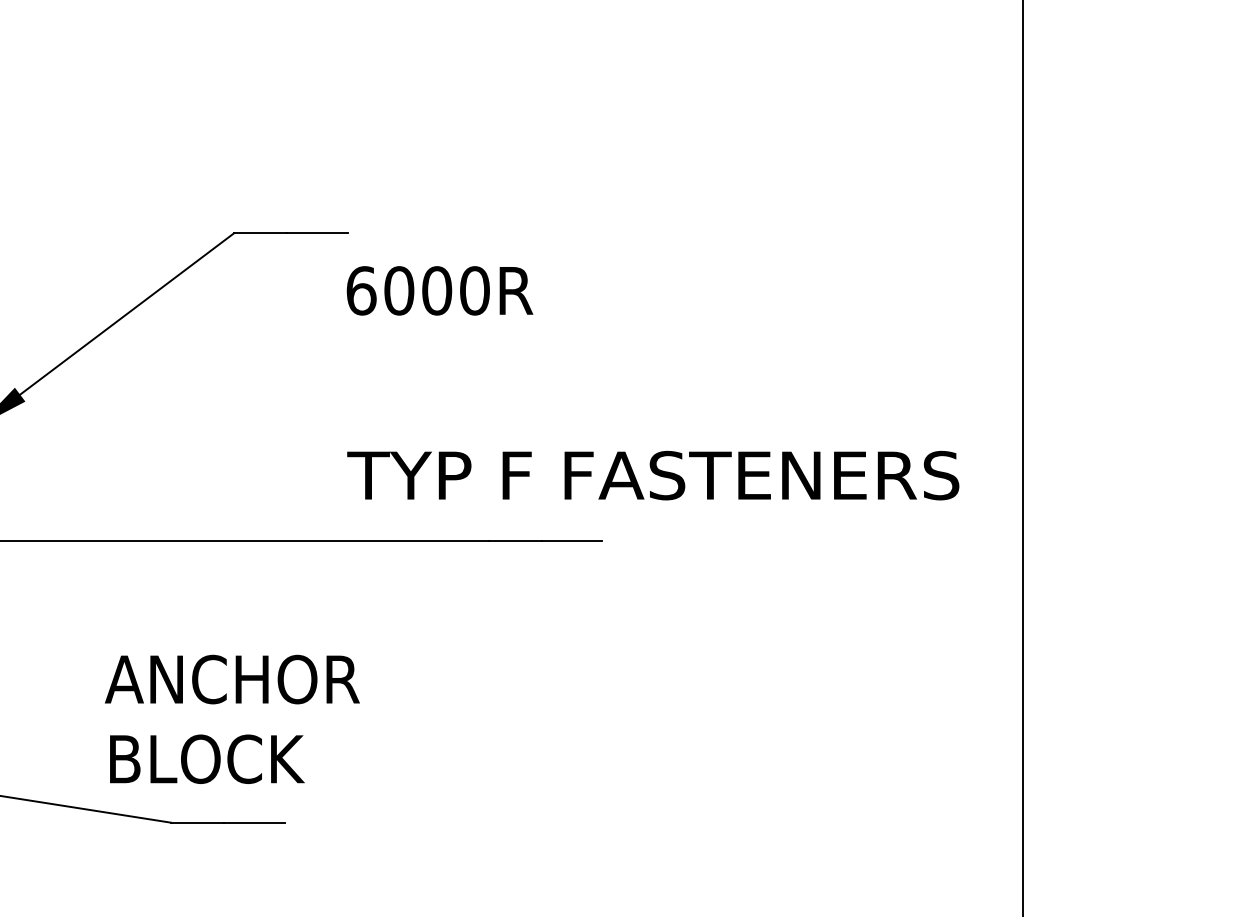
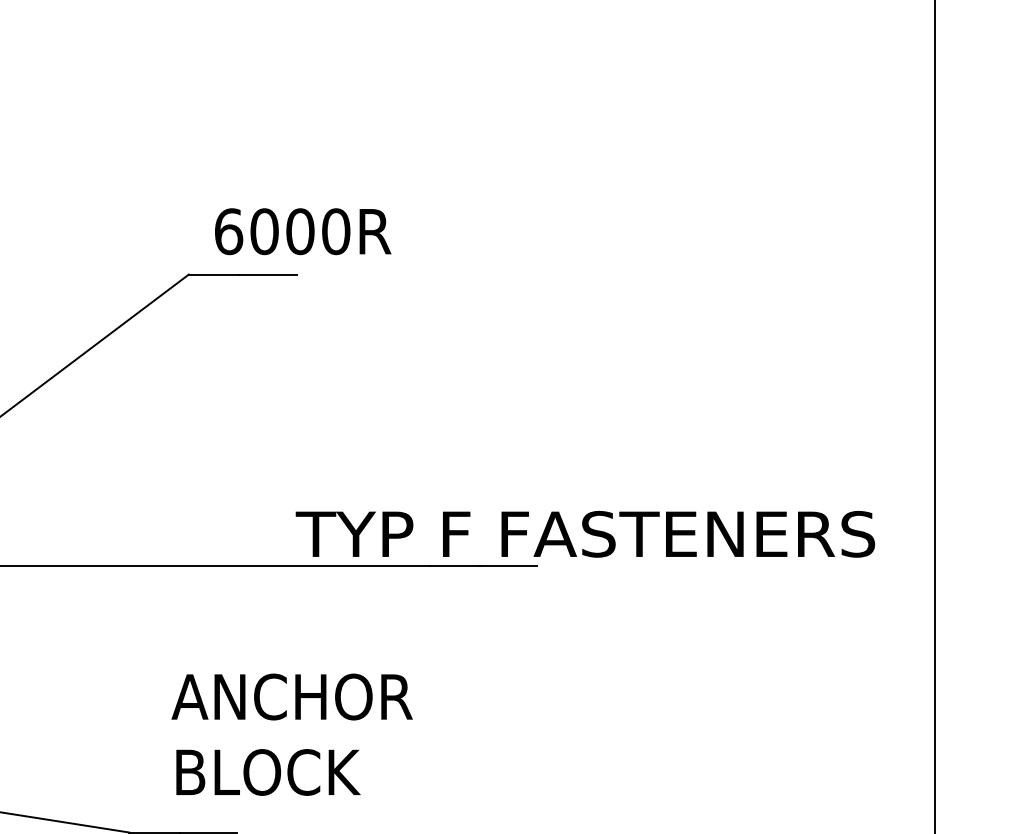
text: (439, 290) -> (302, 231), moved
text: (653, 475) -> (585, 534), moved
text: (232, 718) -> (292, 733), moved

